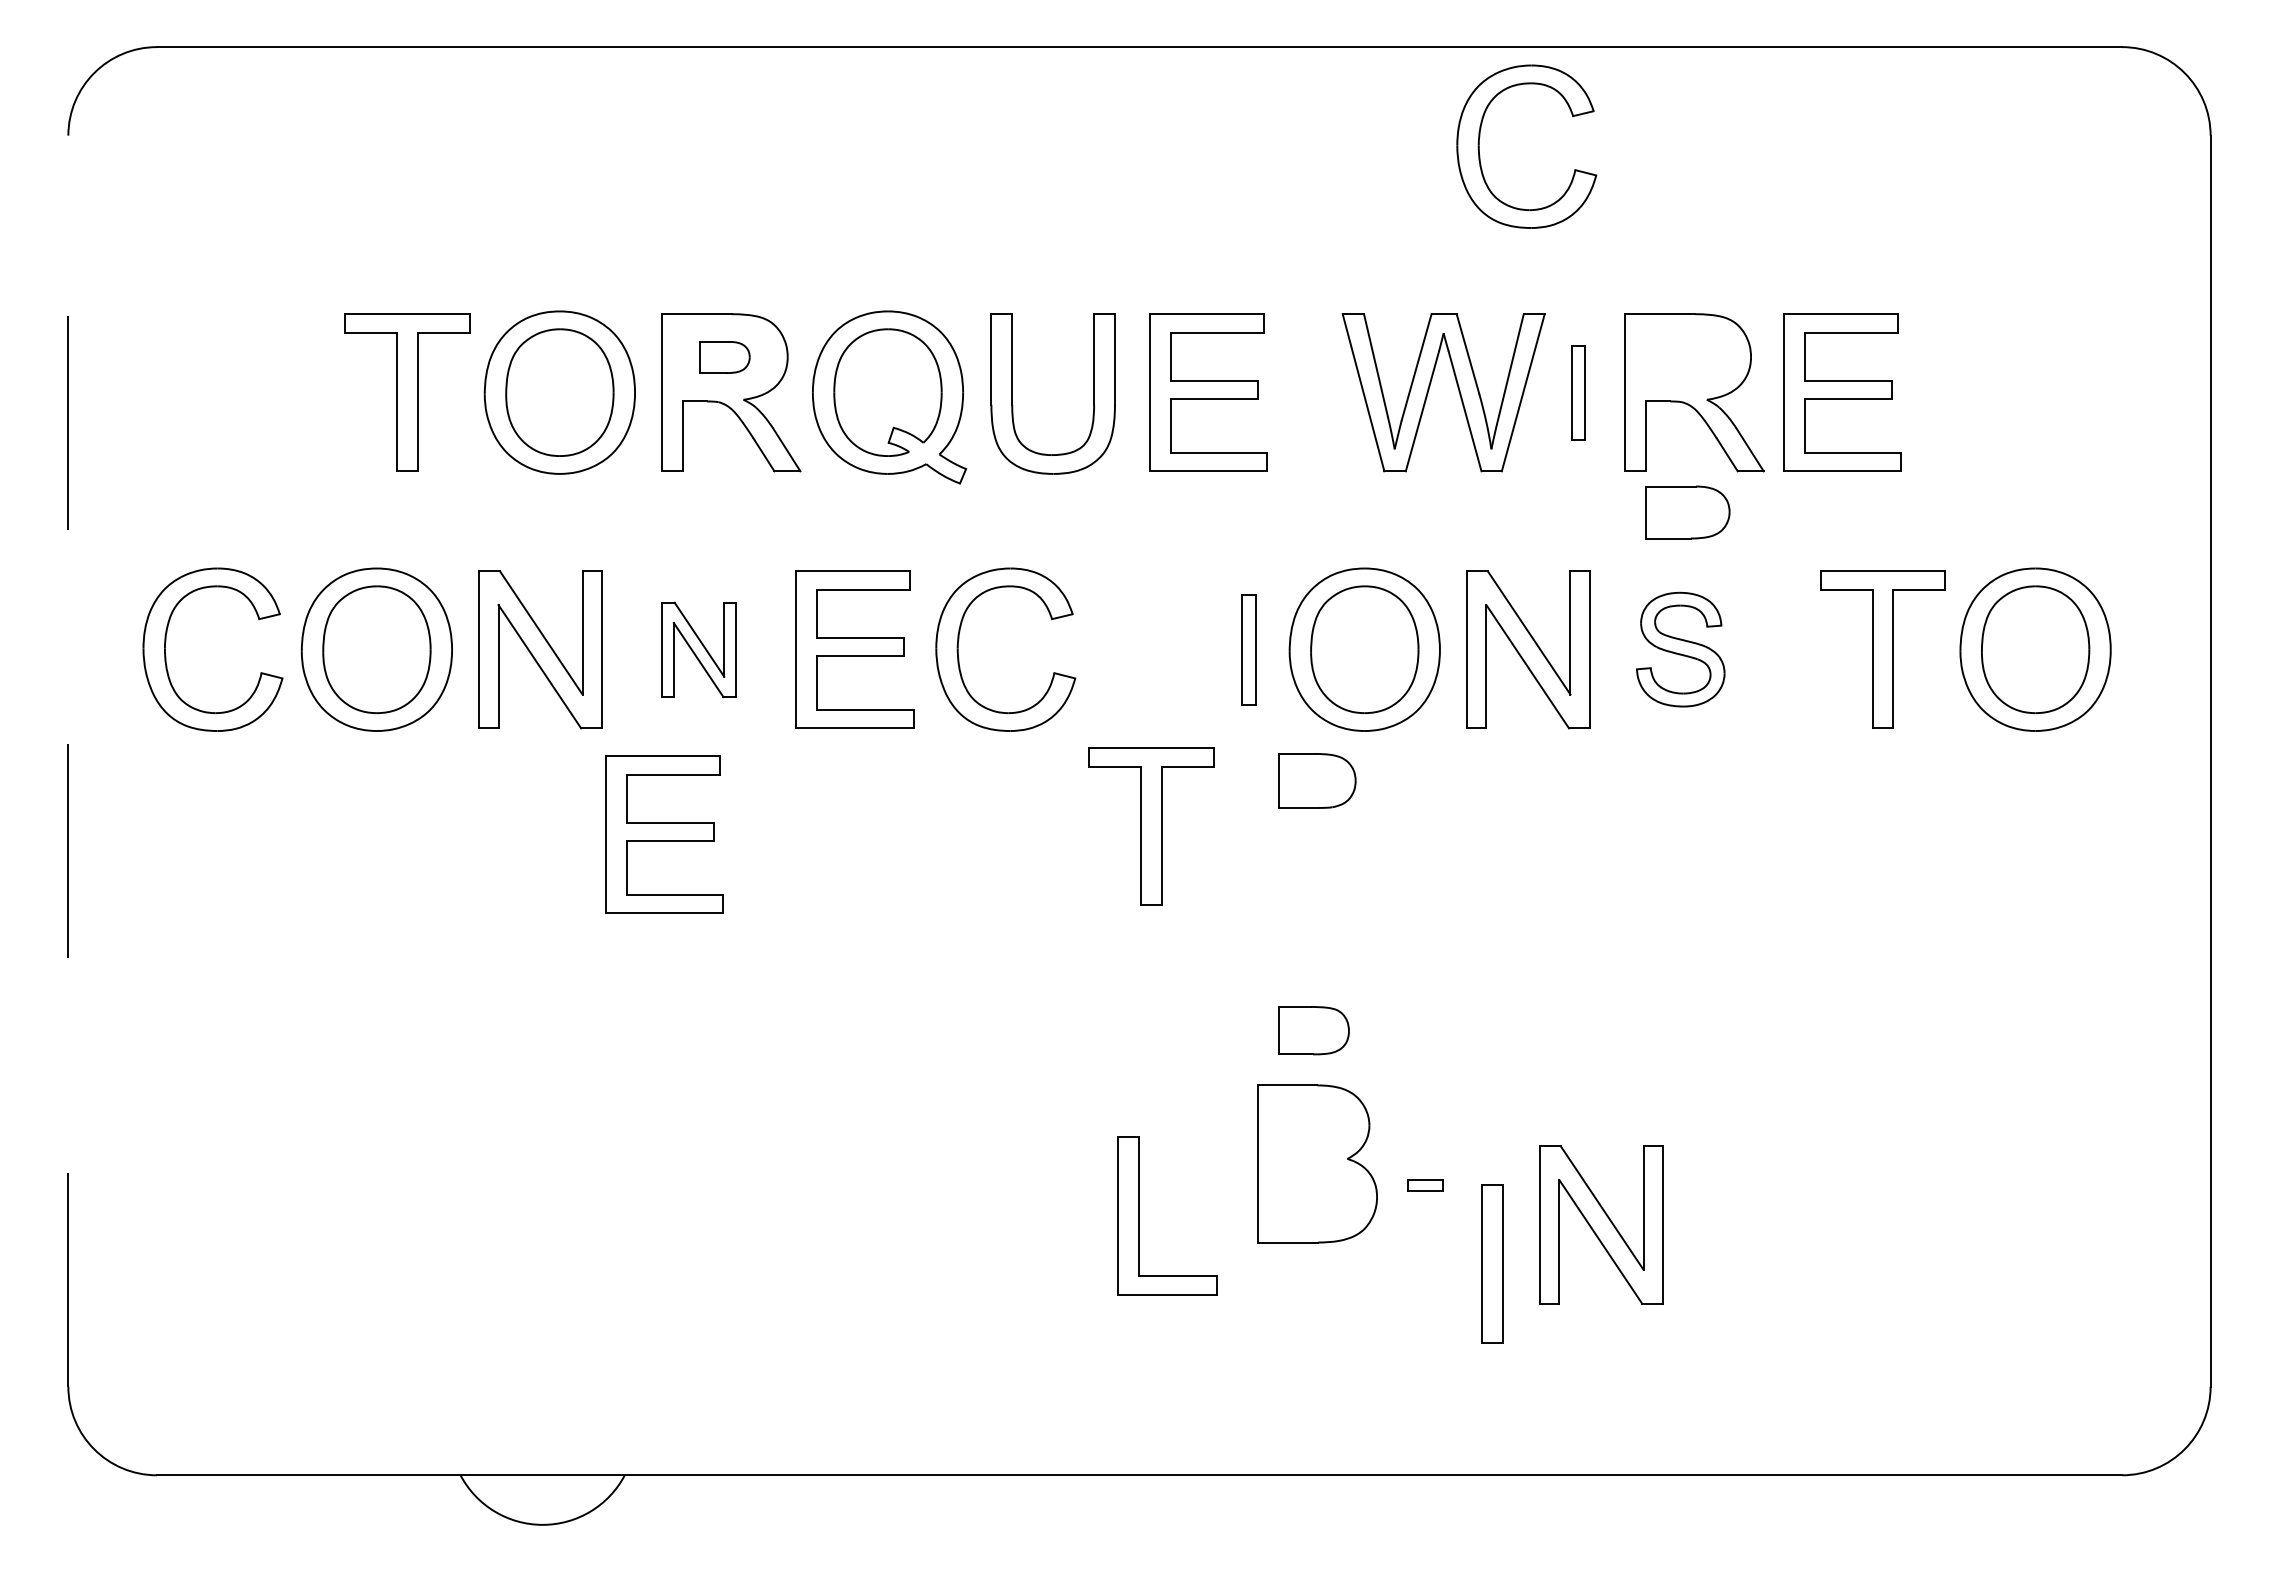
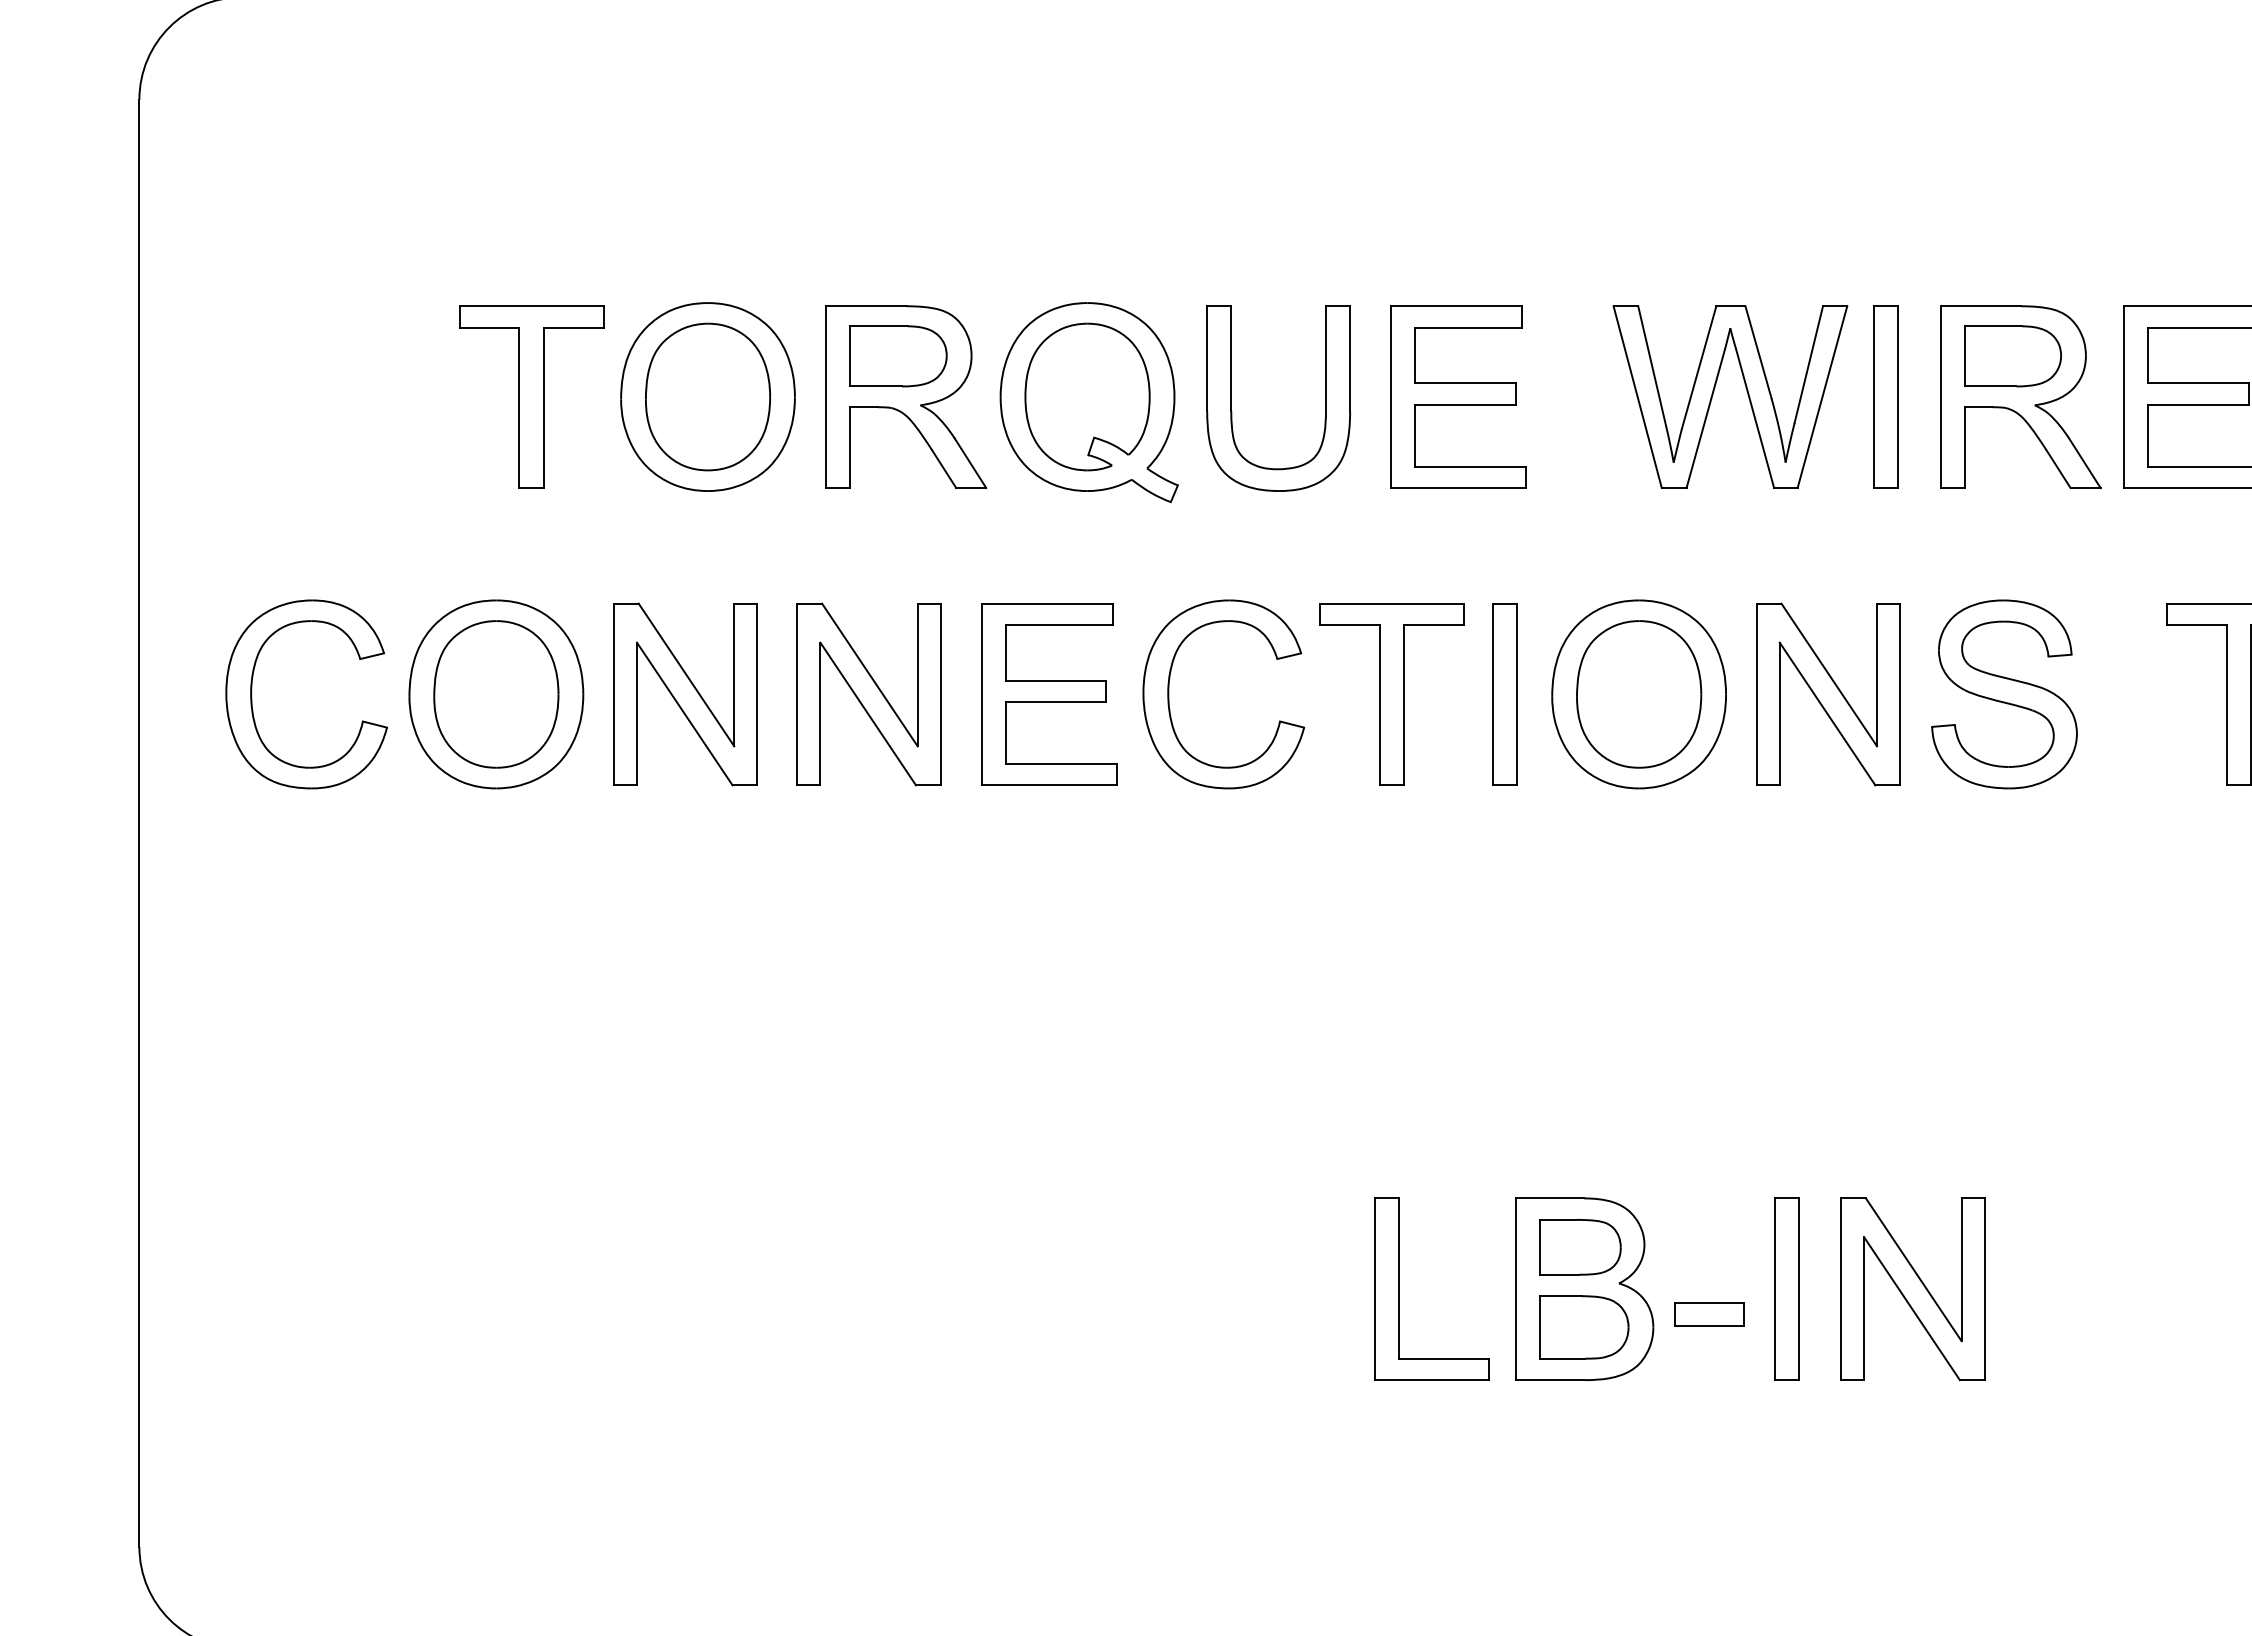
part: (1480, 137) -> (1772, 101), removed
part: (724, 357) -> (898, 356), size x1.67
part: (1578, 392) -> (1886, 396), size x1.67
part: (1687, 512) -> (2012, 356), moved
part: (698, 649) -> (868, 694), size x1.67
part: (1248, 649) -> (1504, 694), size x1.43
part: (1680, 649) -> (2004, 694), size x1.43
line: (68, 761) -> (139, 823), dashed -> solid
part: (1317, 780) -> (1584, 1326), moved
part: (1151, 826) -> (1392, 694), moved
part: (664, 834) -> (829, 908), removed
part: (1313, 1030) -> (1579, 1247), moved
part: (1425, 1185) -> (1709, 1314), size x1.67
part: (1139, 1215) -> (1399, 1288), moved
part: (1601, 1224) -> (1912, 1288), moved
part: (1492, 1263) -> (1786, 1288), moved

